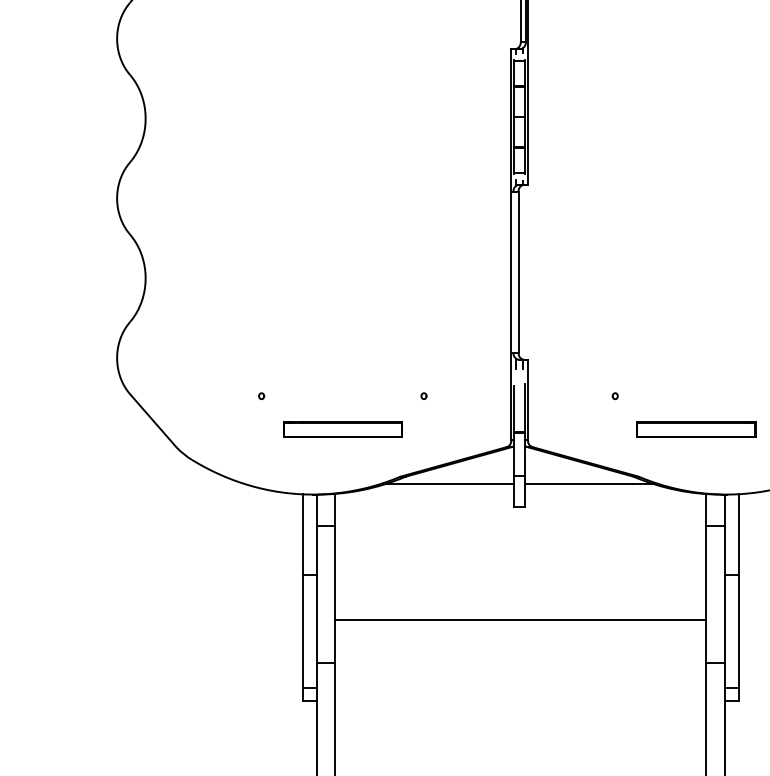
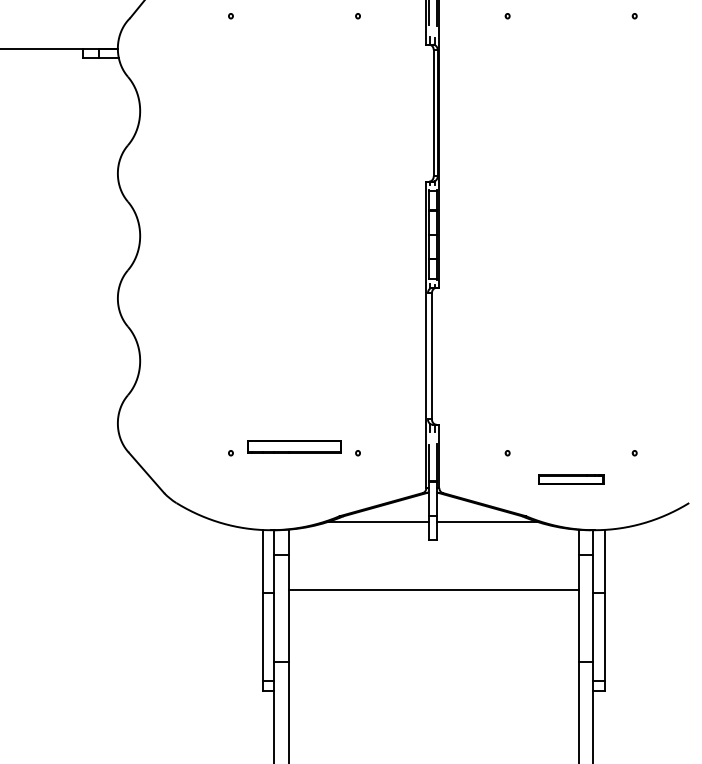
part: (342, 429) -> (294, 446), moved
part: (696, 429) -> (571, 479), size x0.7
line: (520, 620) -> (433, 590), moved

